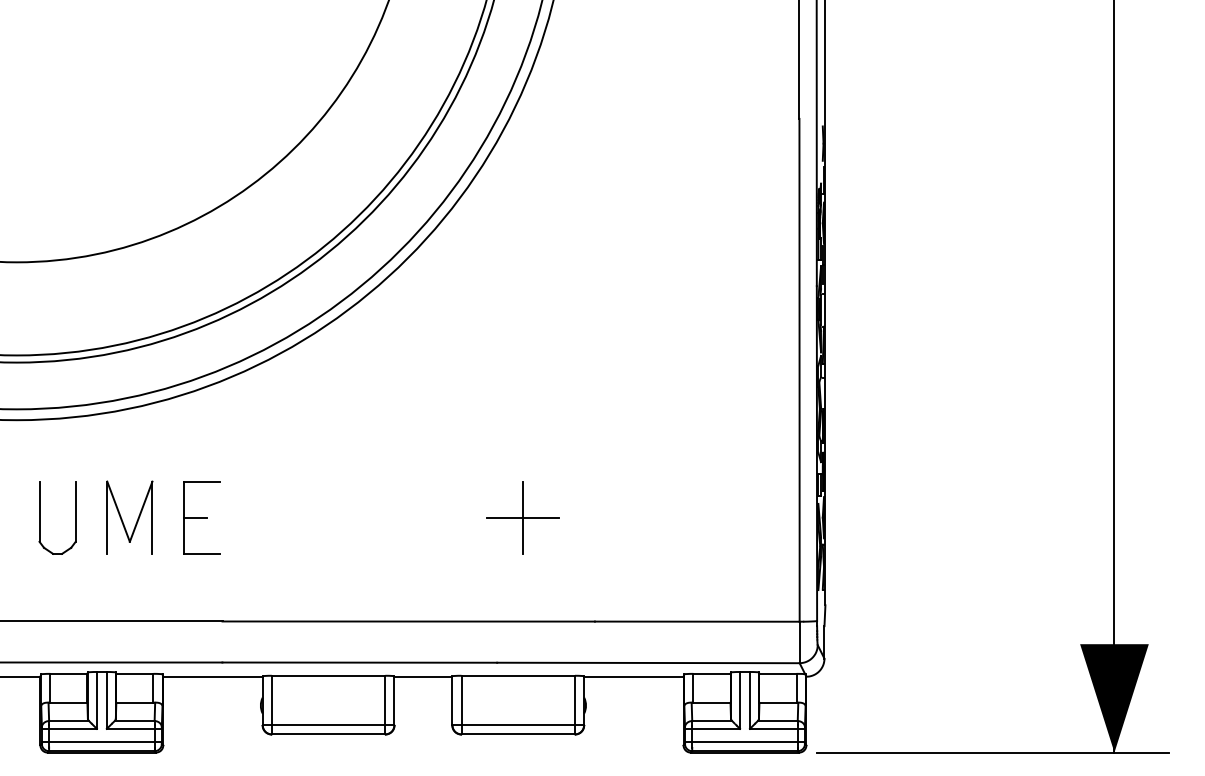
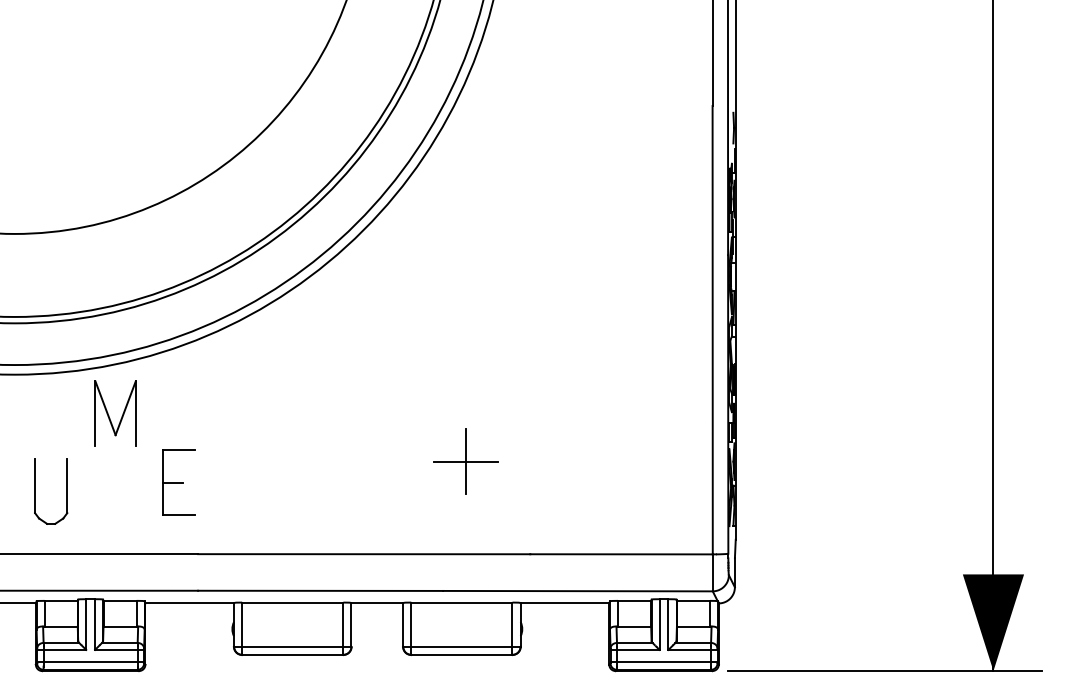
part: (74, 517) -> (66, 491), moved
part: (201, 517) -> (178, 482), moved
part: (123, 519) -> (109, 415), moved

